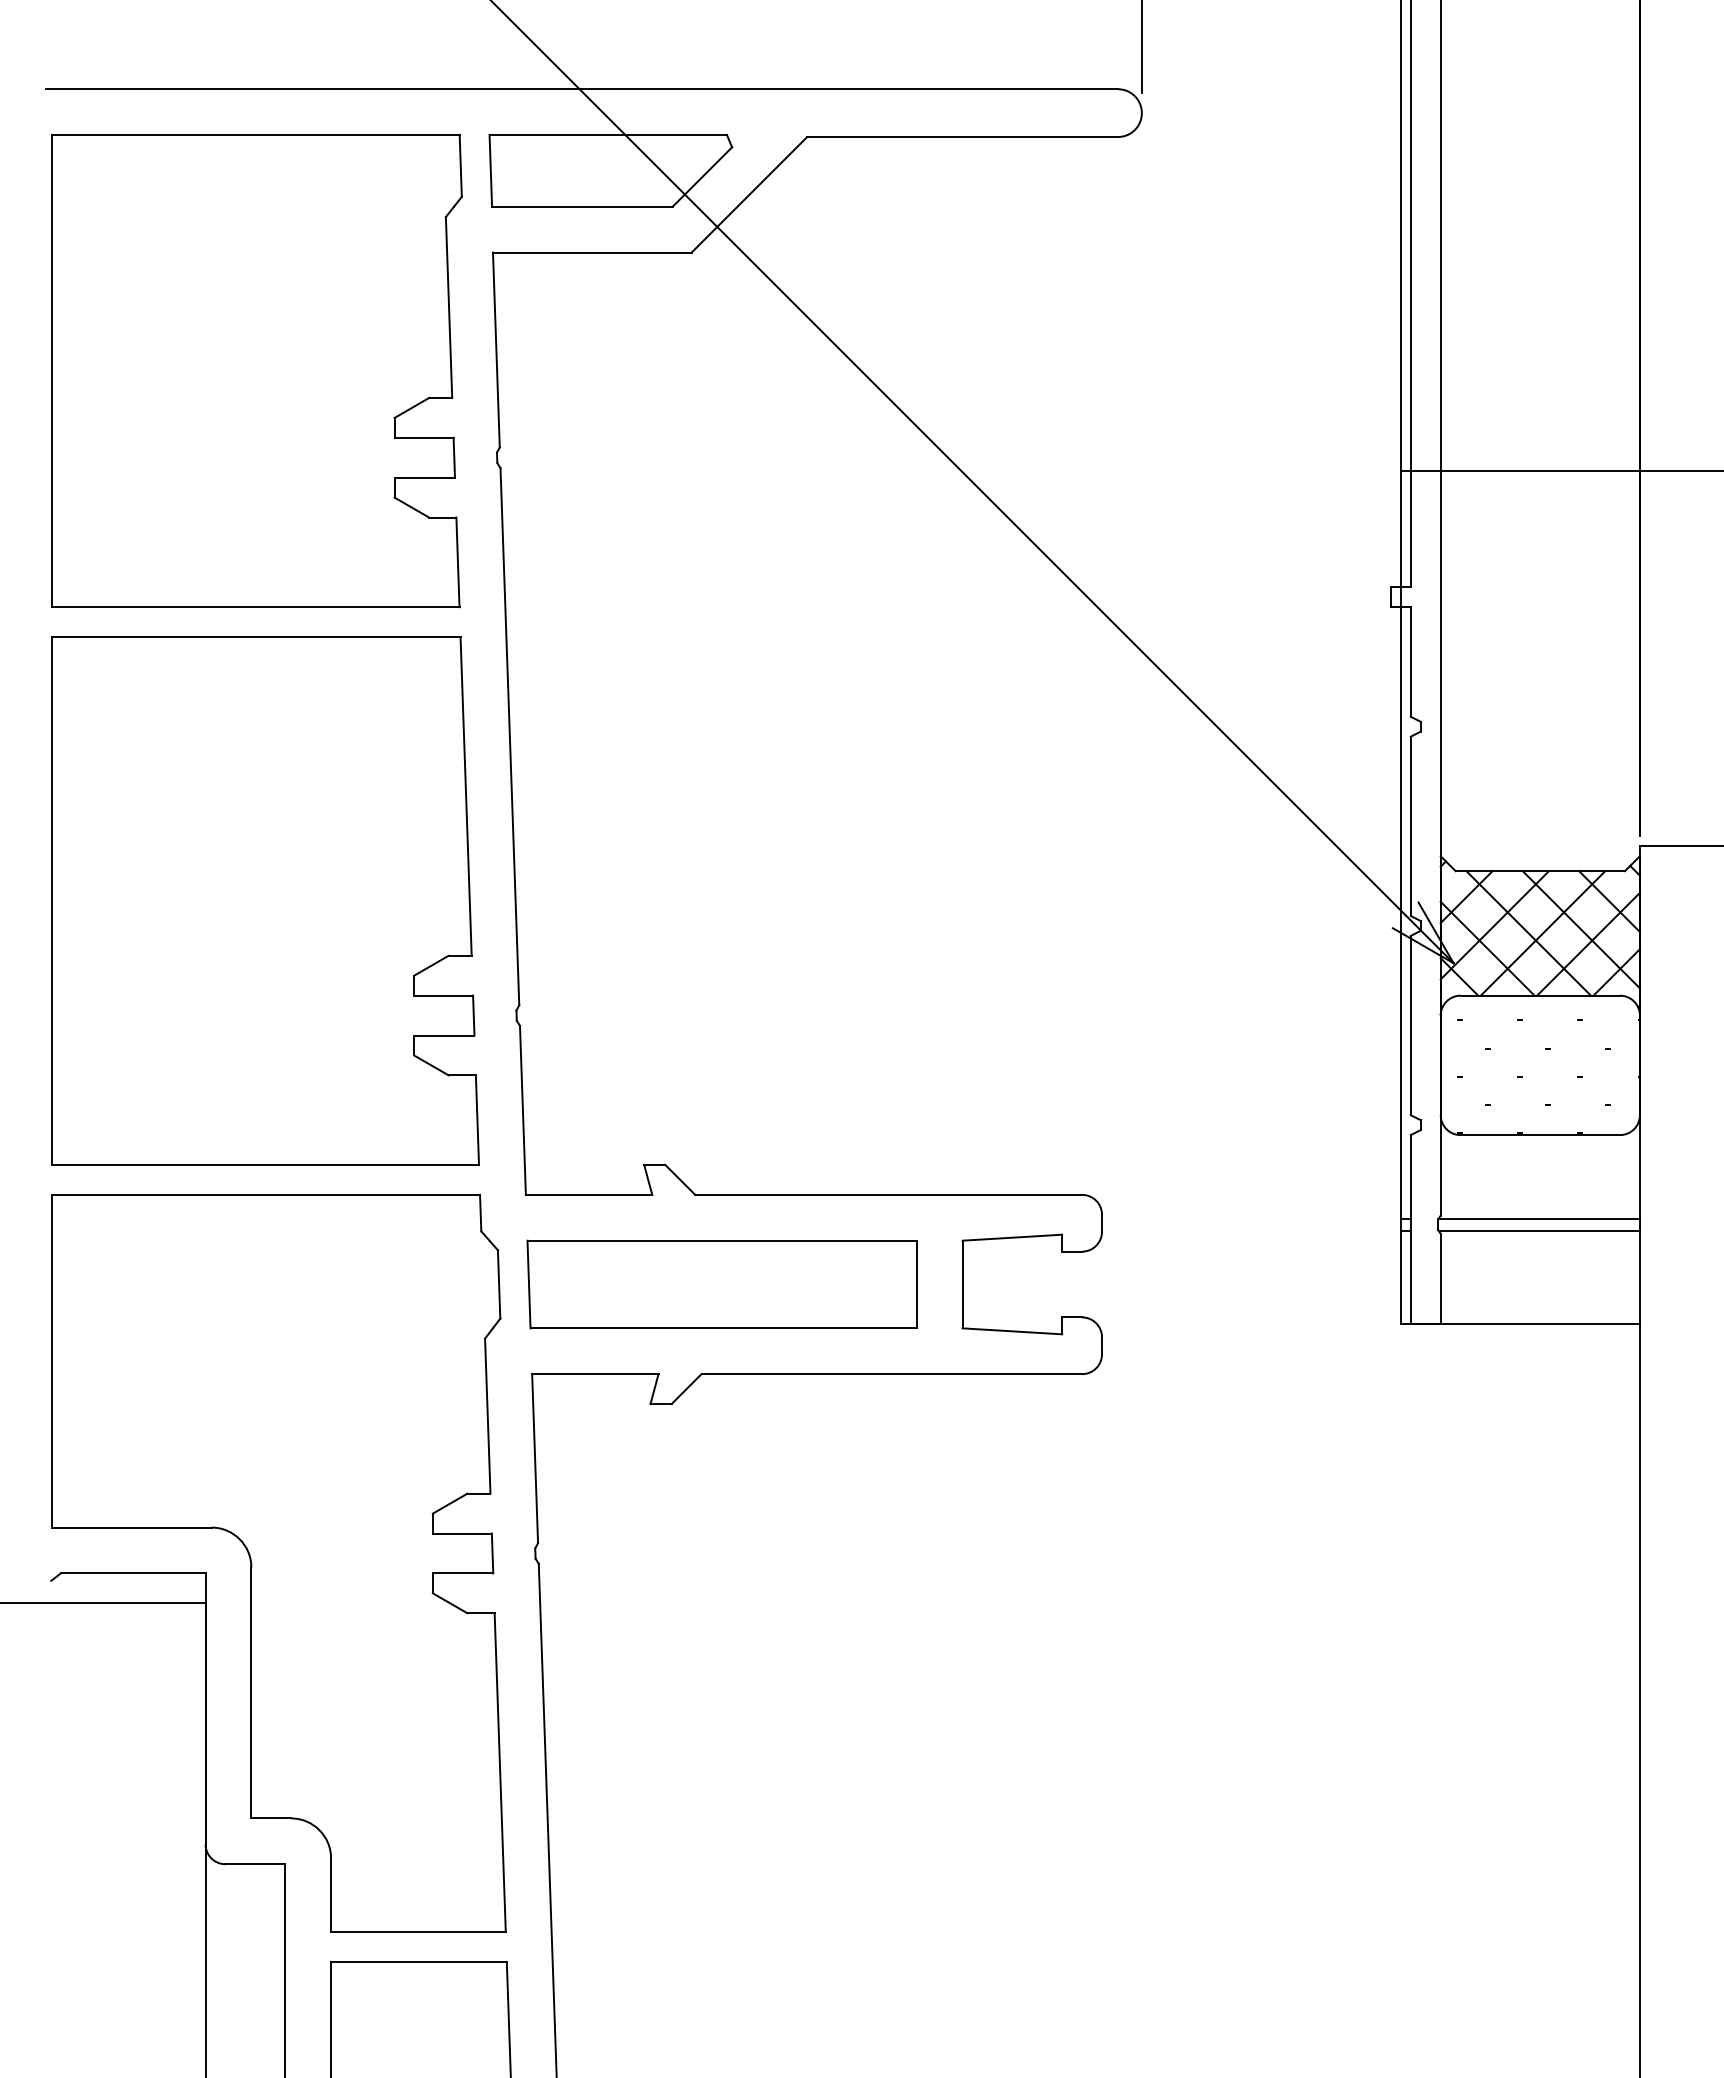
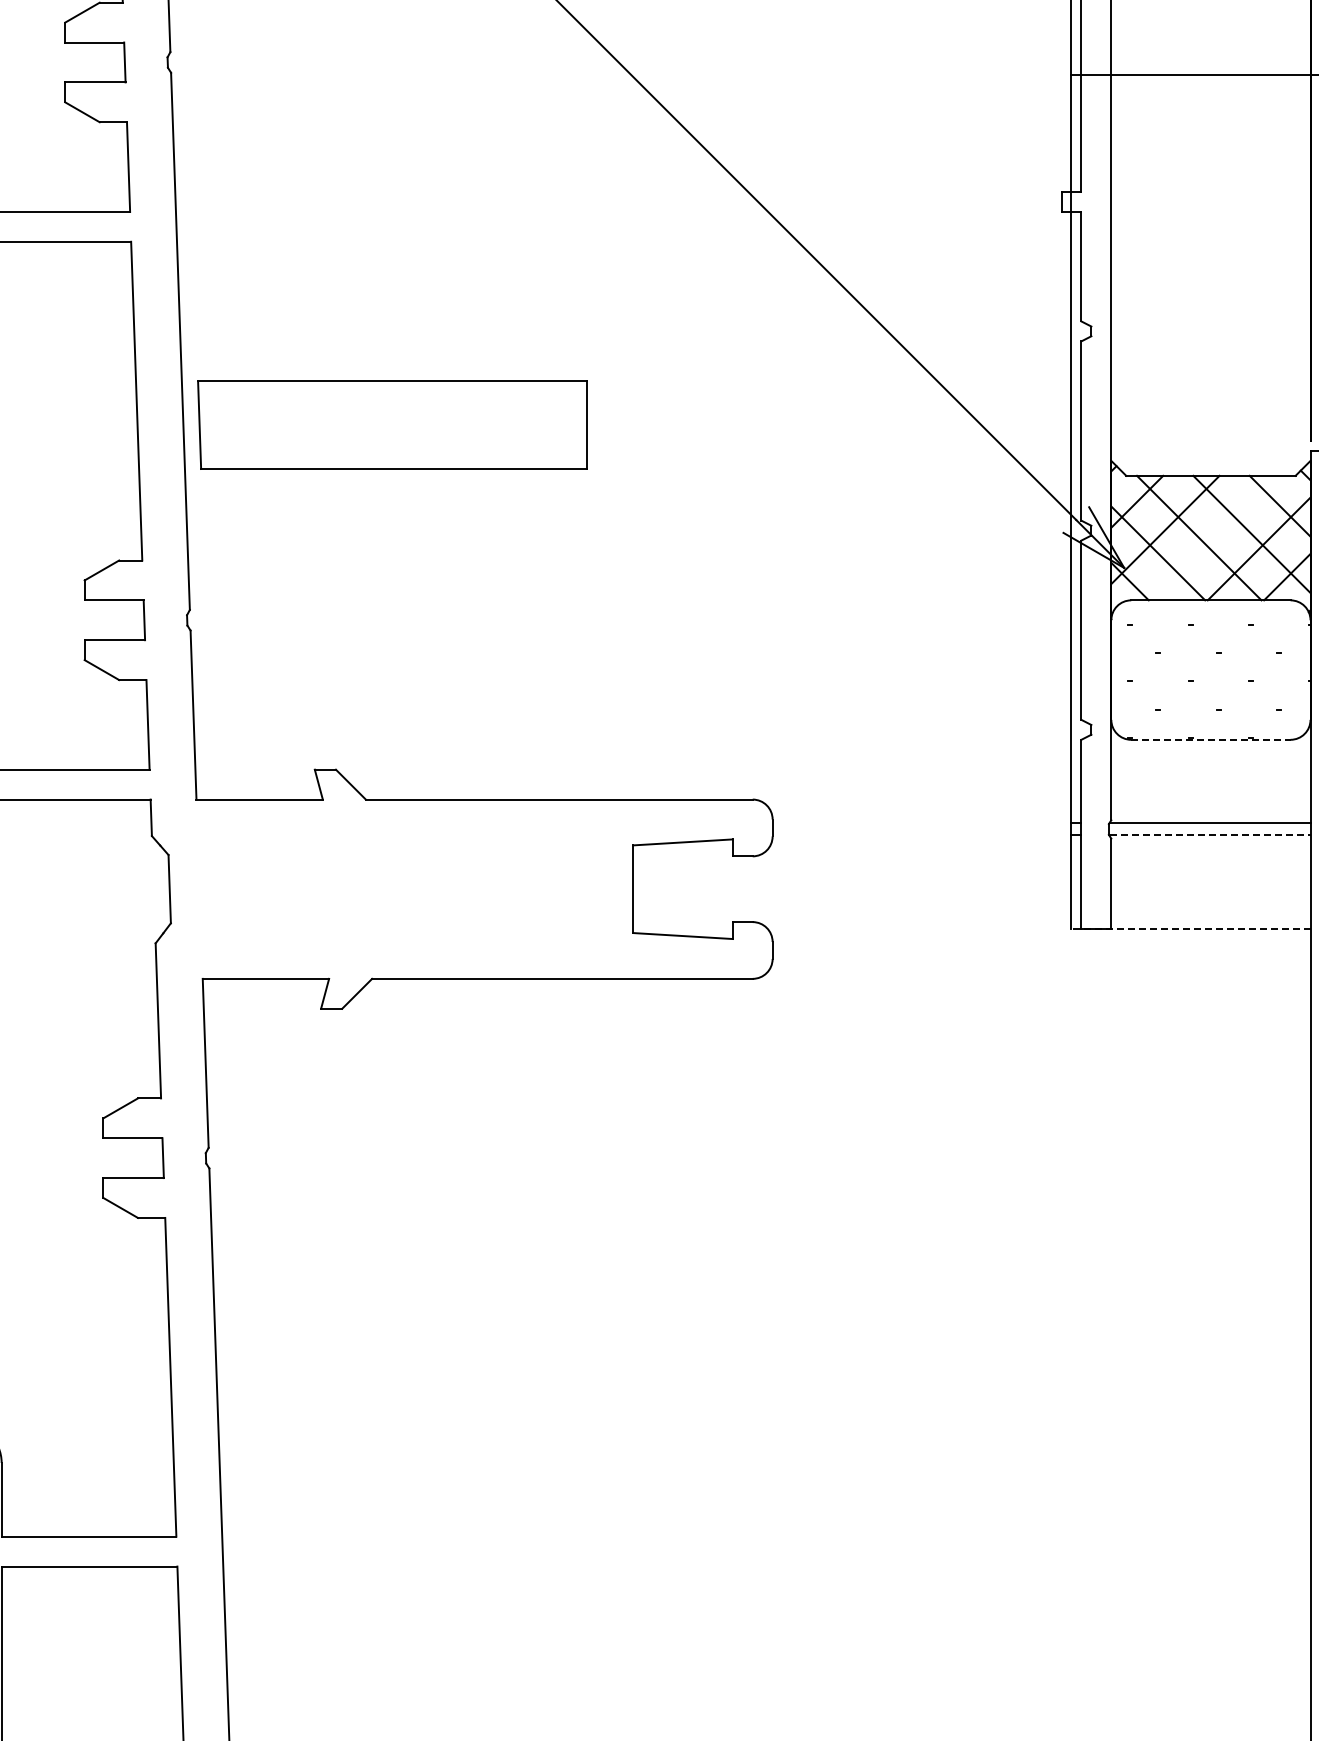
line: (1542, 933) -> (1213, 538), removed
line: (1540, 1135) -> (1211, 740), solid -> dashed
line: (1540, 1230) -> (1211, 835), solid -> dashed
part: (721, 1284) -> (392, 425), moved
line: (1520, 1324) -> (1191, 929), solid -> dashed

